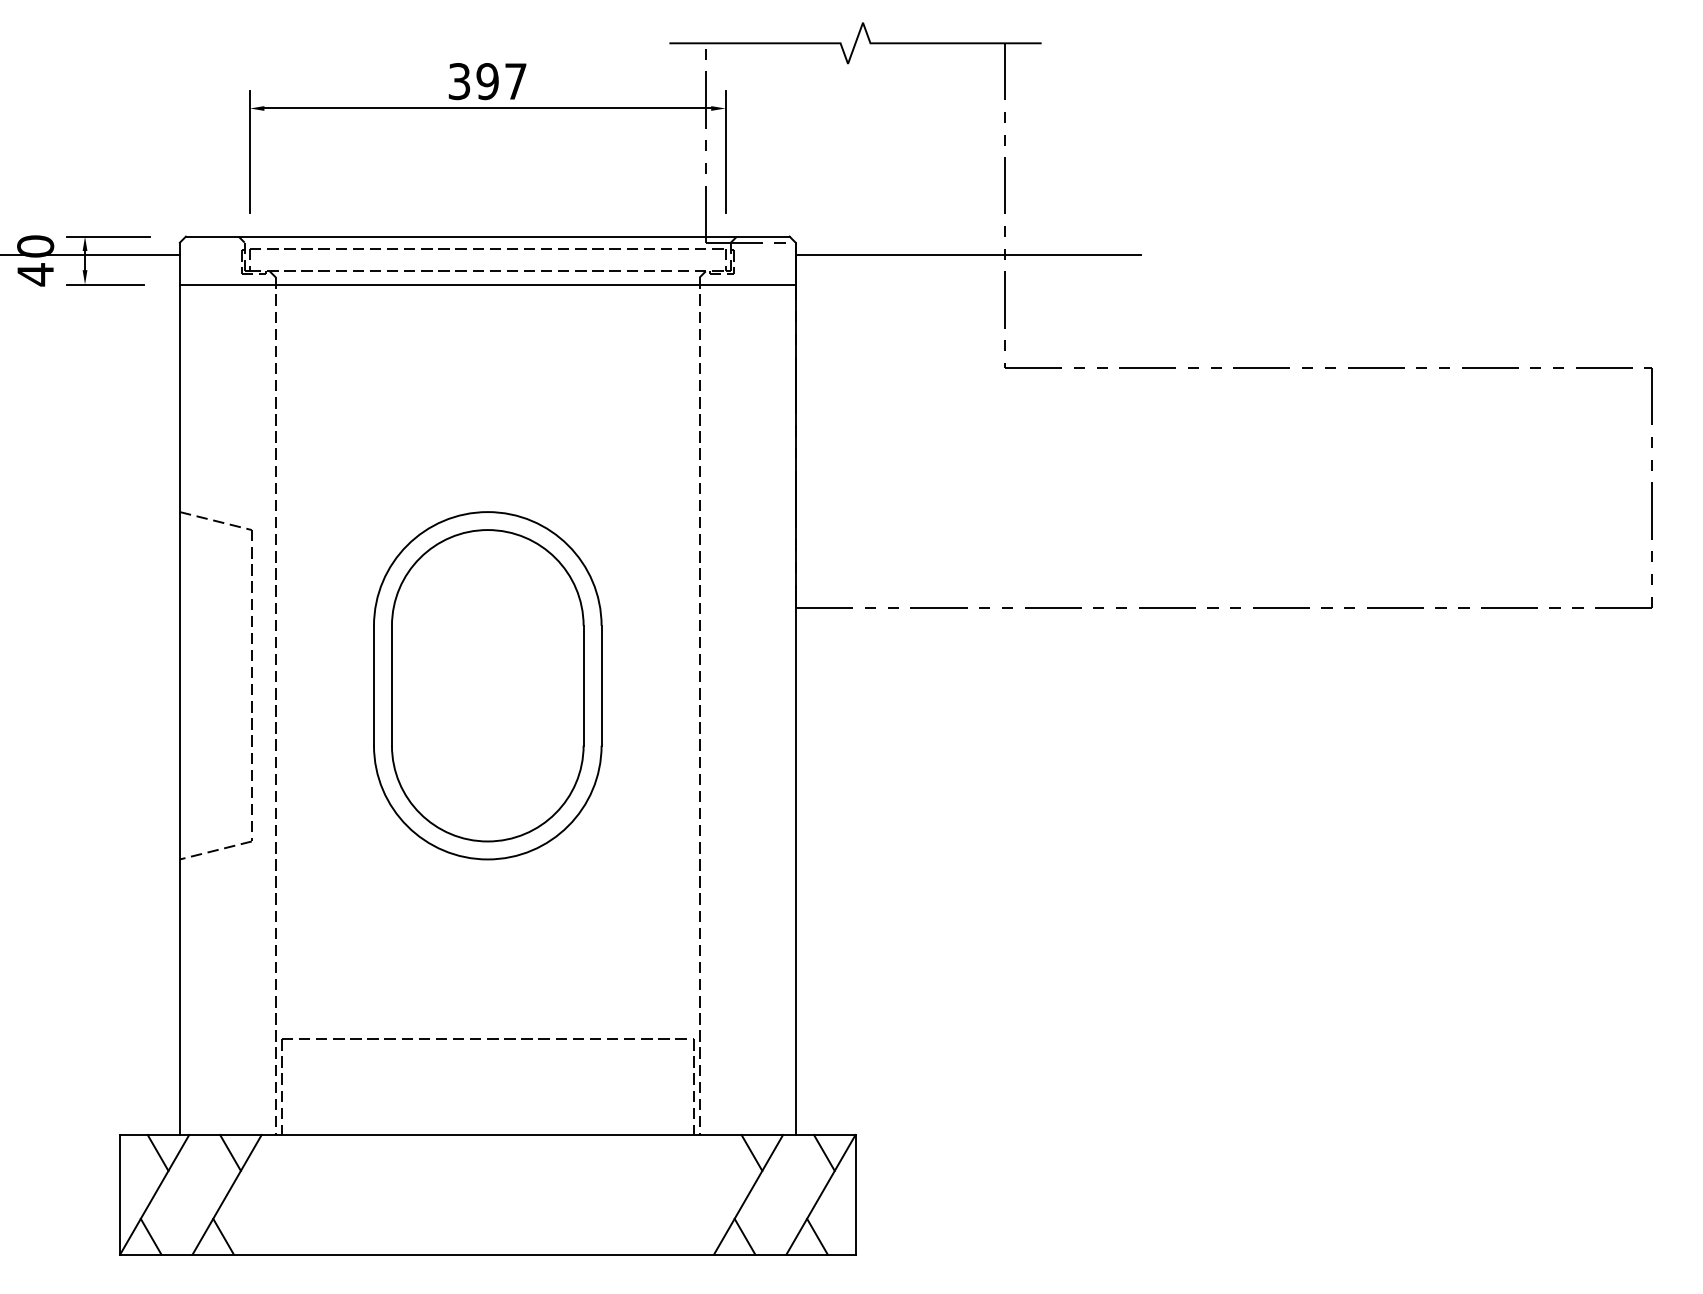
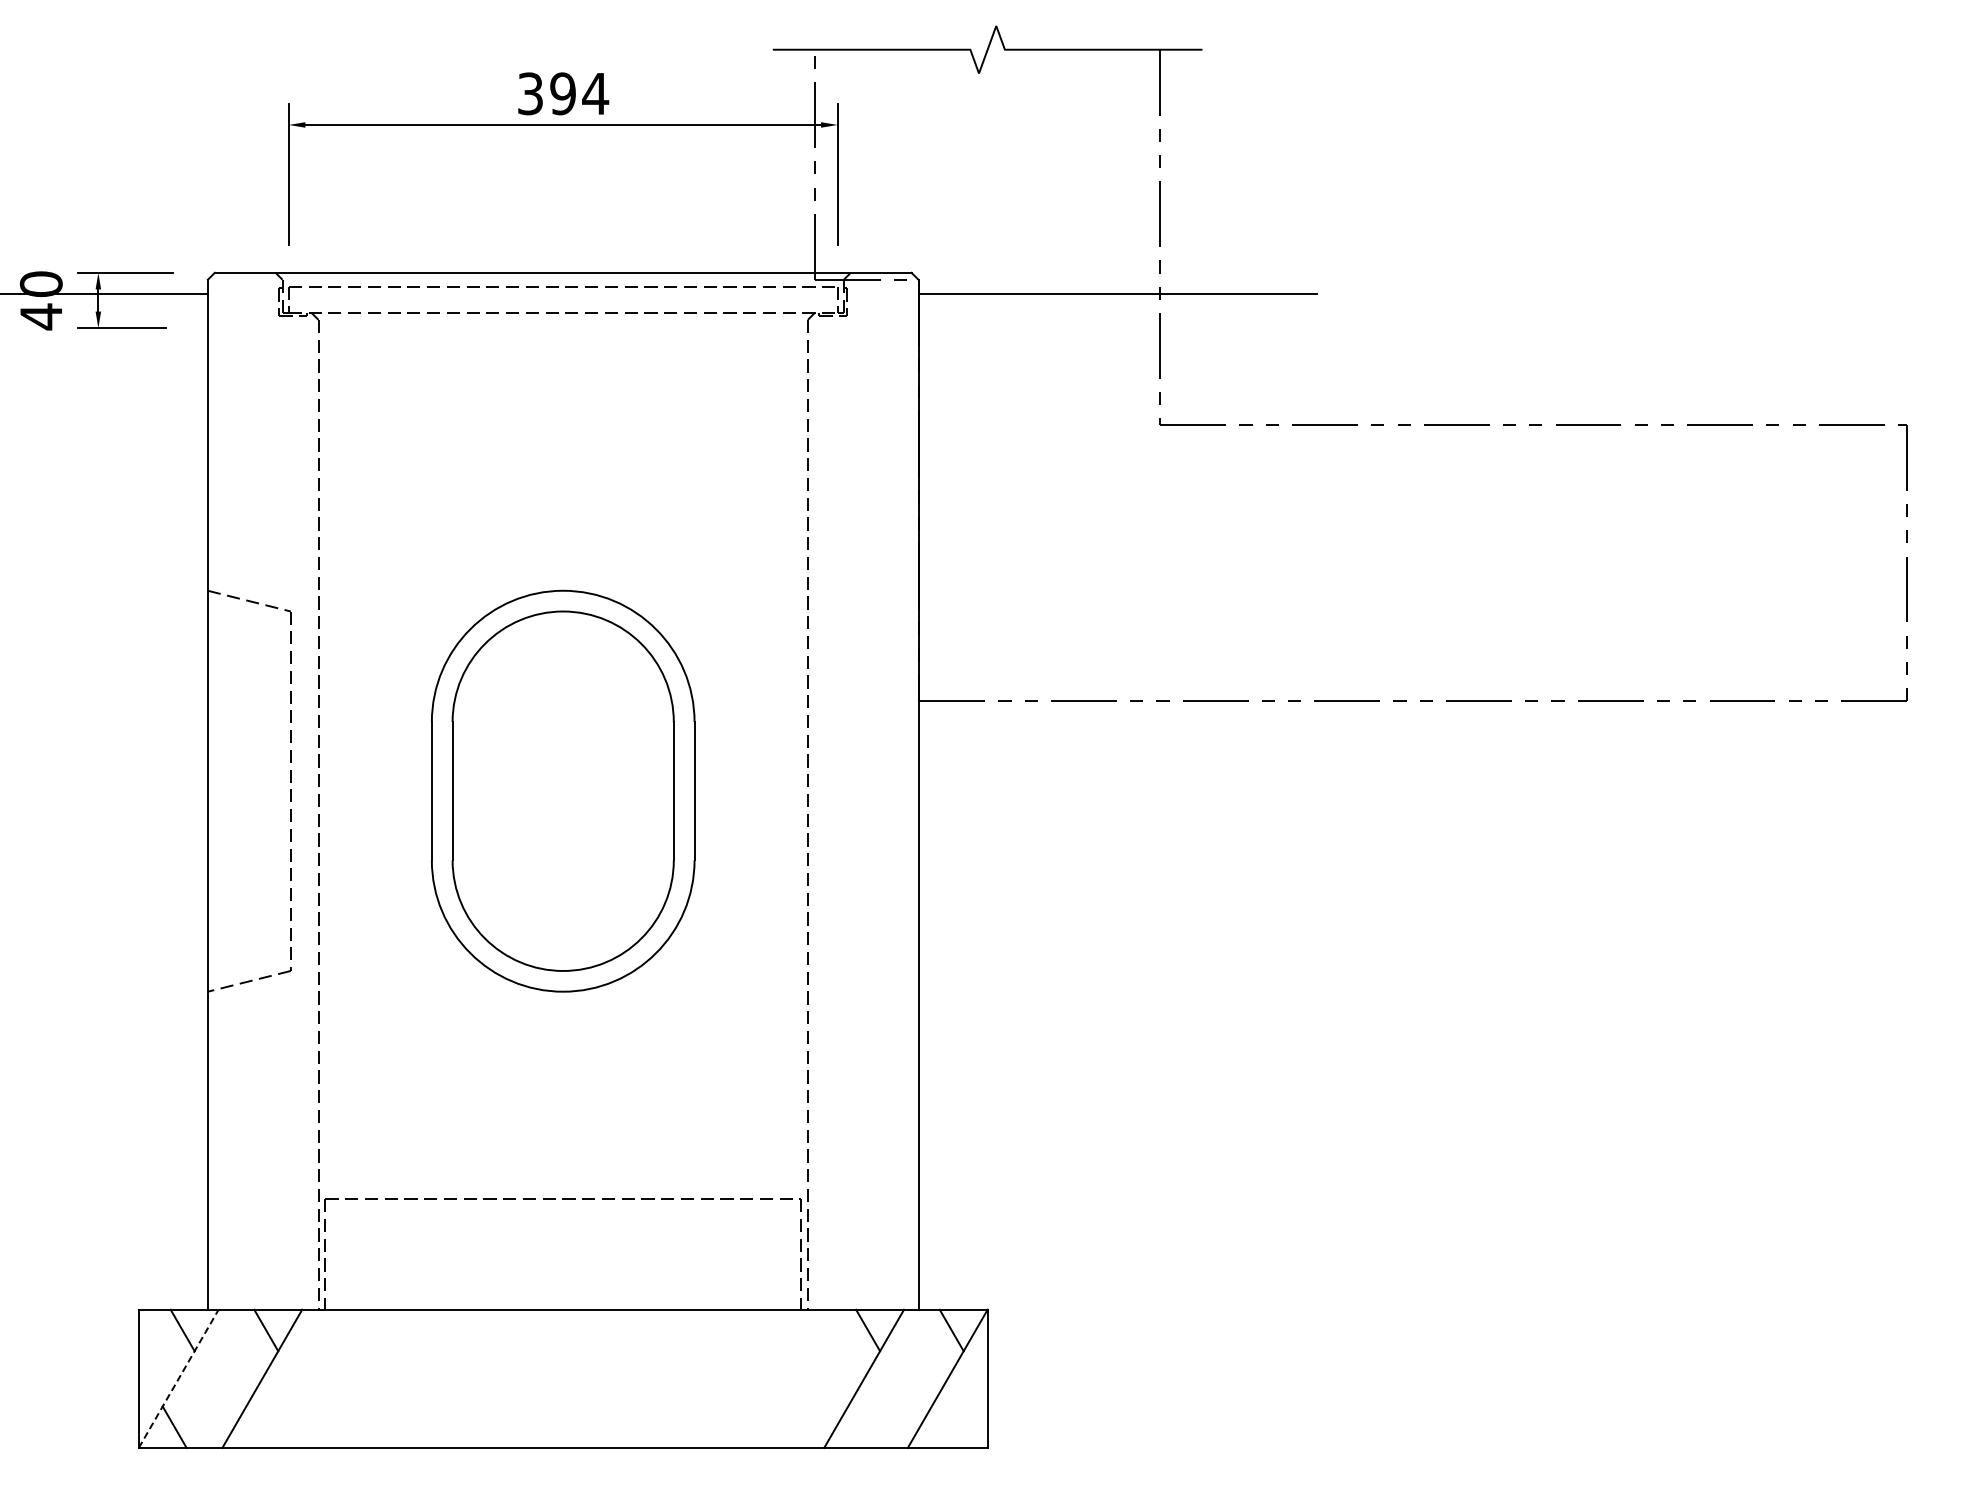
text: (515, 81) -> (595, 93), 397 -> 394
line: (487, 284) -> (562, 328), removed
line: (154, 1194) -> (178, 1378), solid -> dashed
line: (223, 1237) -> (258, 1427), removed
line: (745, 1237) -> (860, 1427), removed
line: (817, 1237) -> (943, 1427), removed

